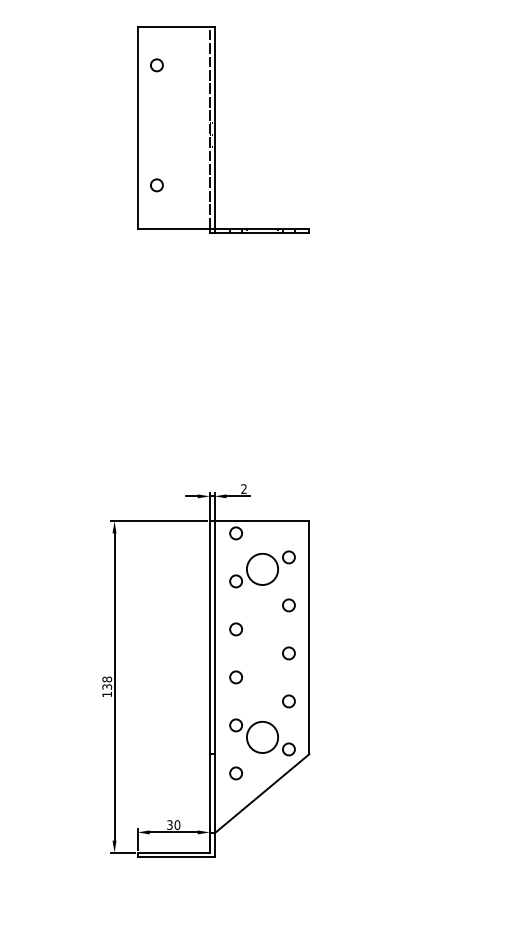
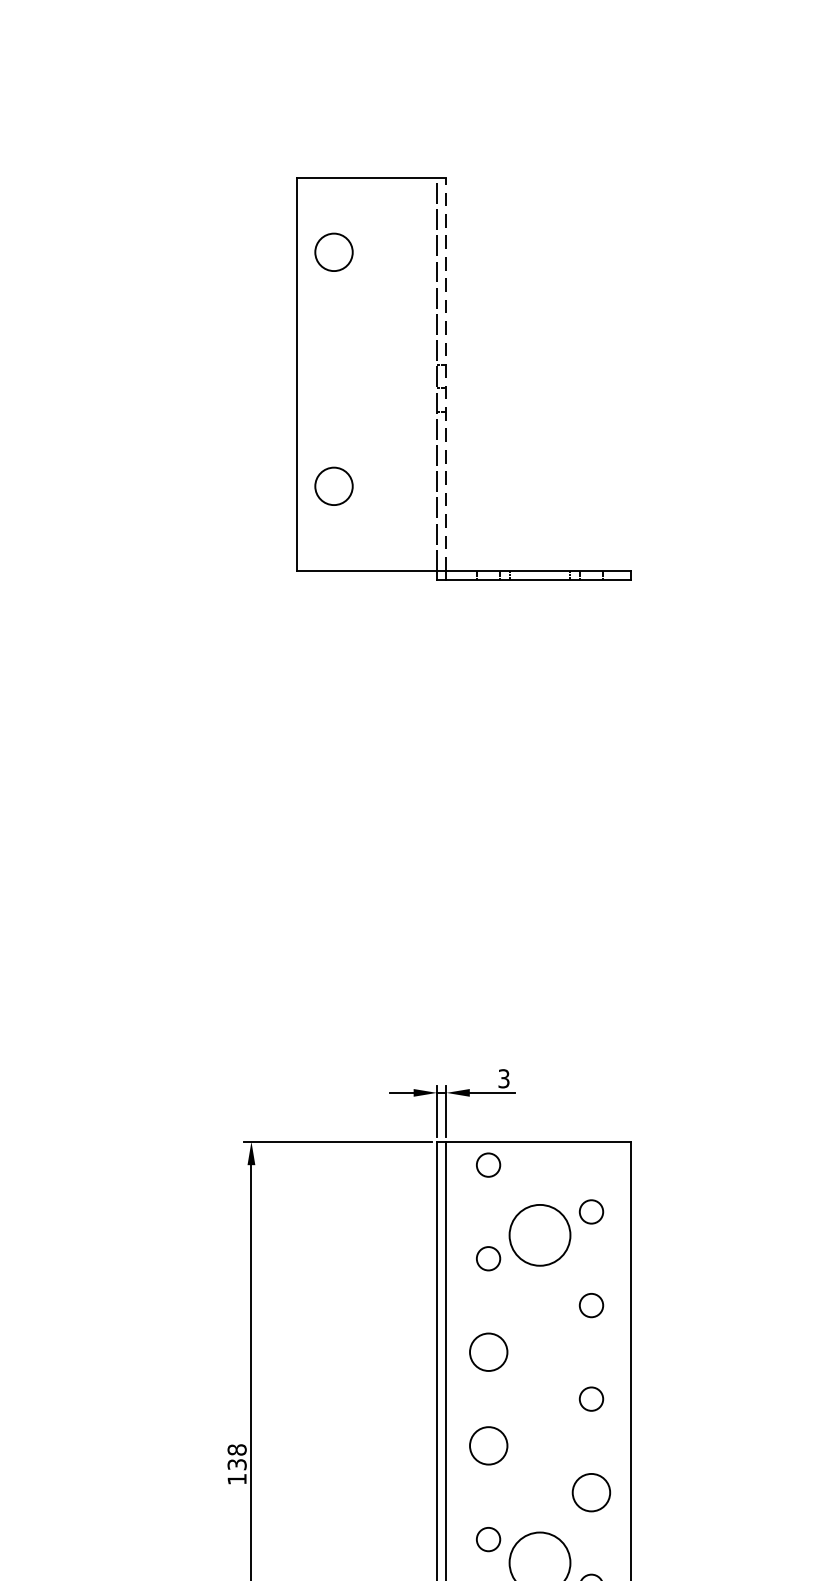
circle: (156, 65) -> (333, 252), size x1.6
line: (214, 127) -> (446, 373), solid -> dashed
circle: (156, 185) -> (333, 486), size x1.6
text: (243, 488) -> (502, 1077), 2 -> 3
circle: (235, 629) -> (487, 1352), size x1.6
circle: (235, 677) -> (487, 1446), size x1.6
circle: (288, 701) -> (590, 1492), size x1.6

